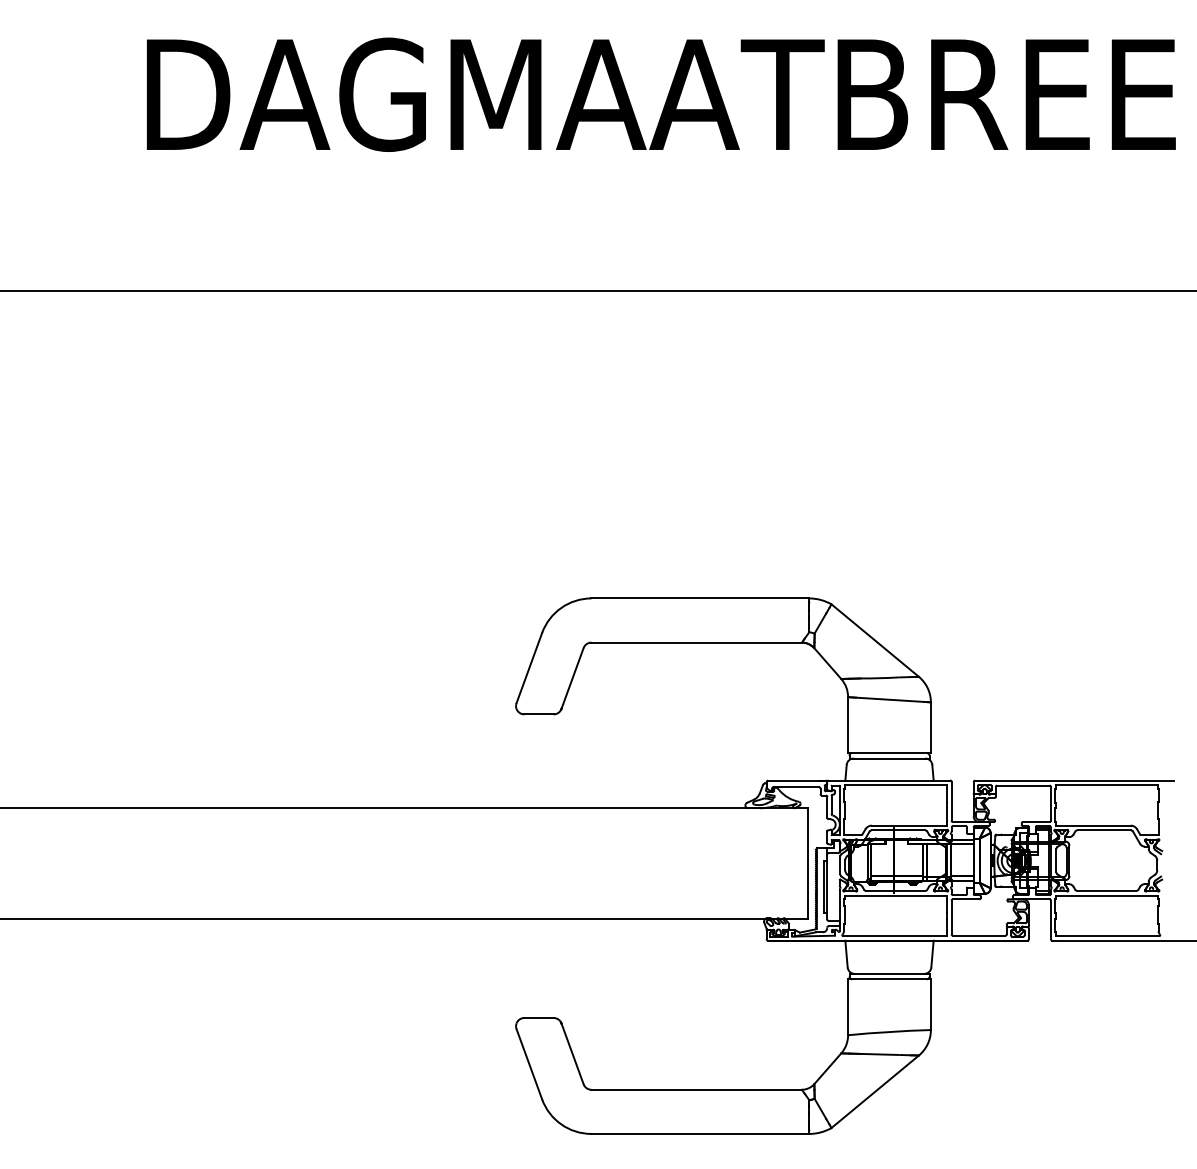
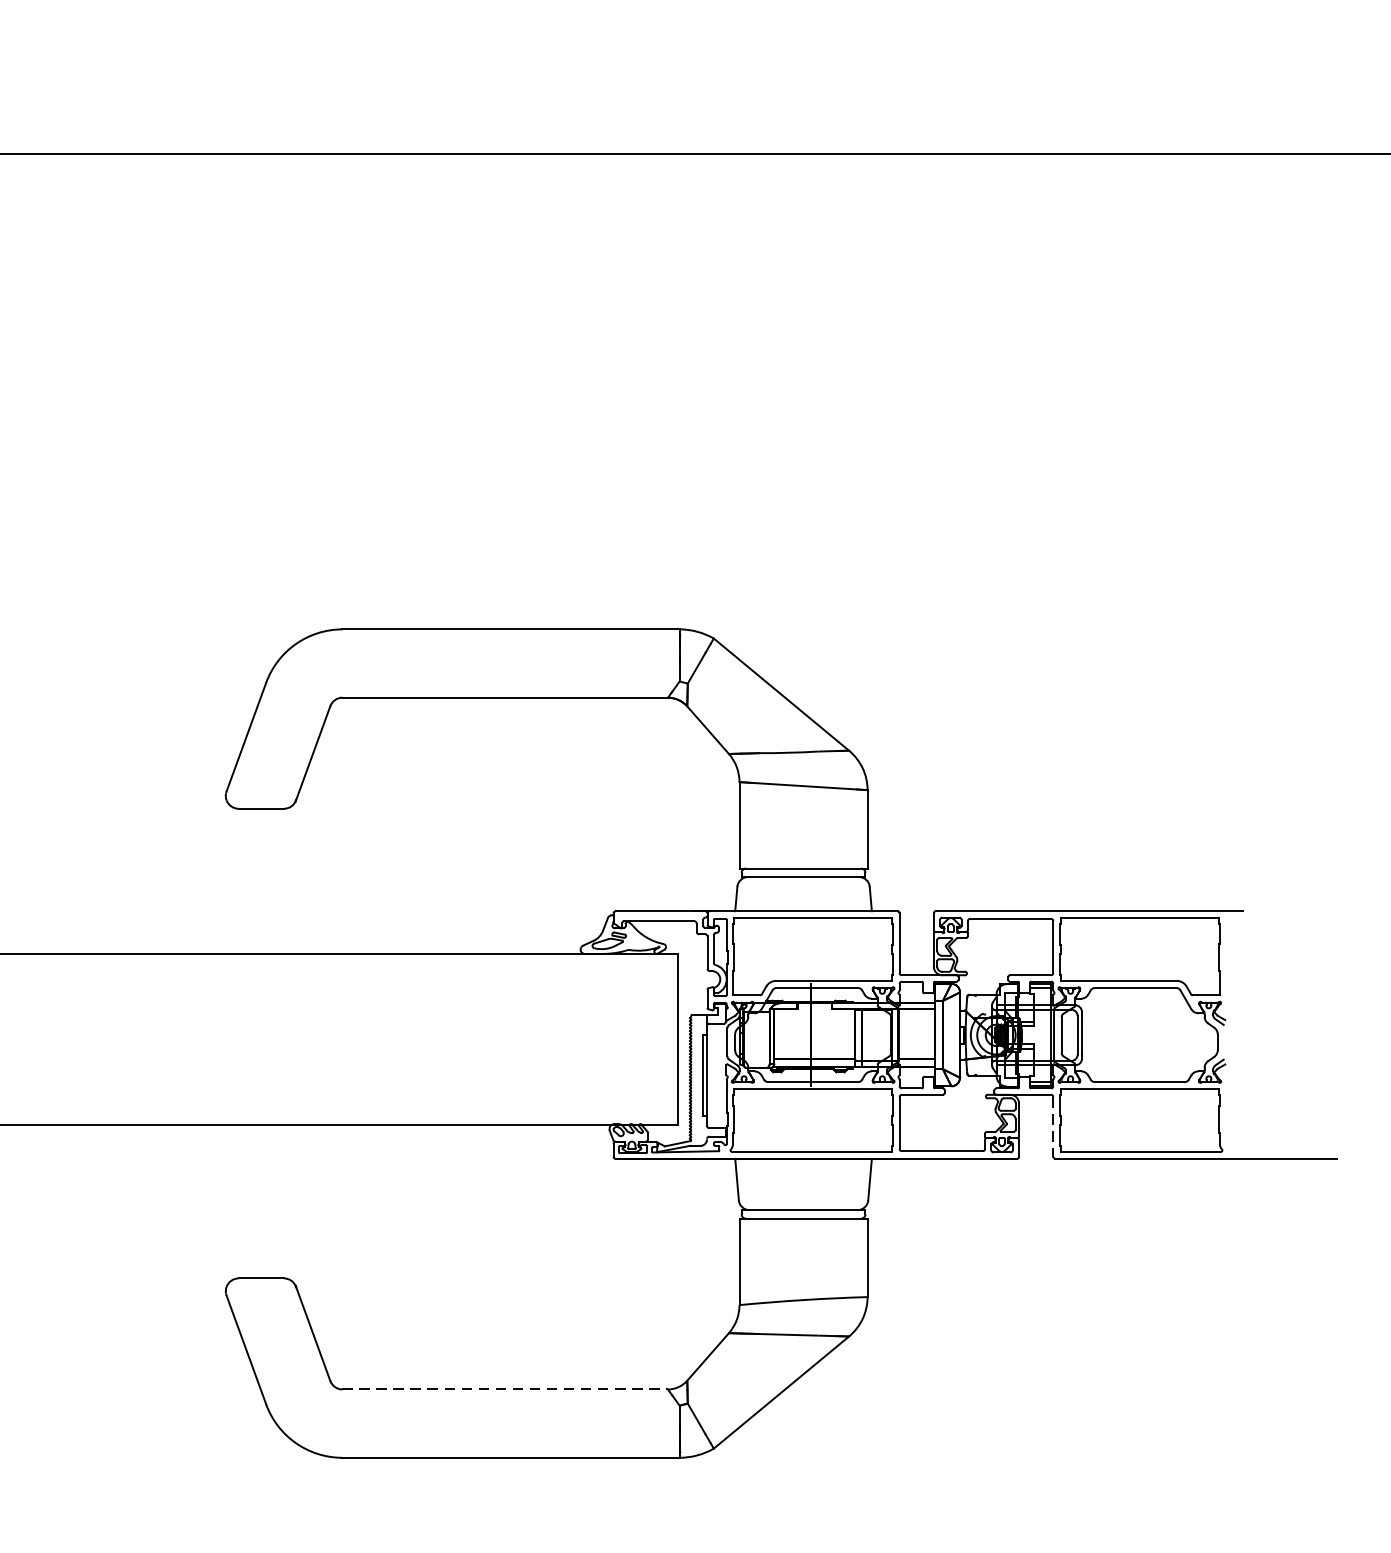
line: (1050, 920) -> (1052, 1127), solid -> dashed
line: (697, 1089) -> (506, 1389), solid -> dashed

